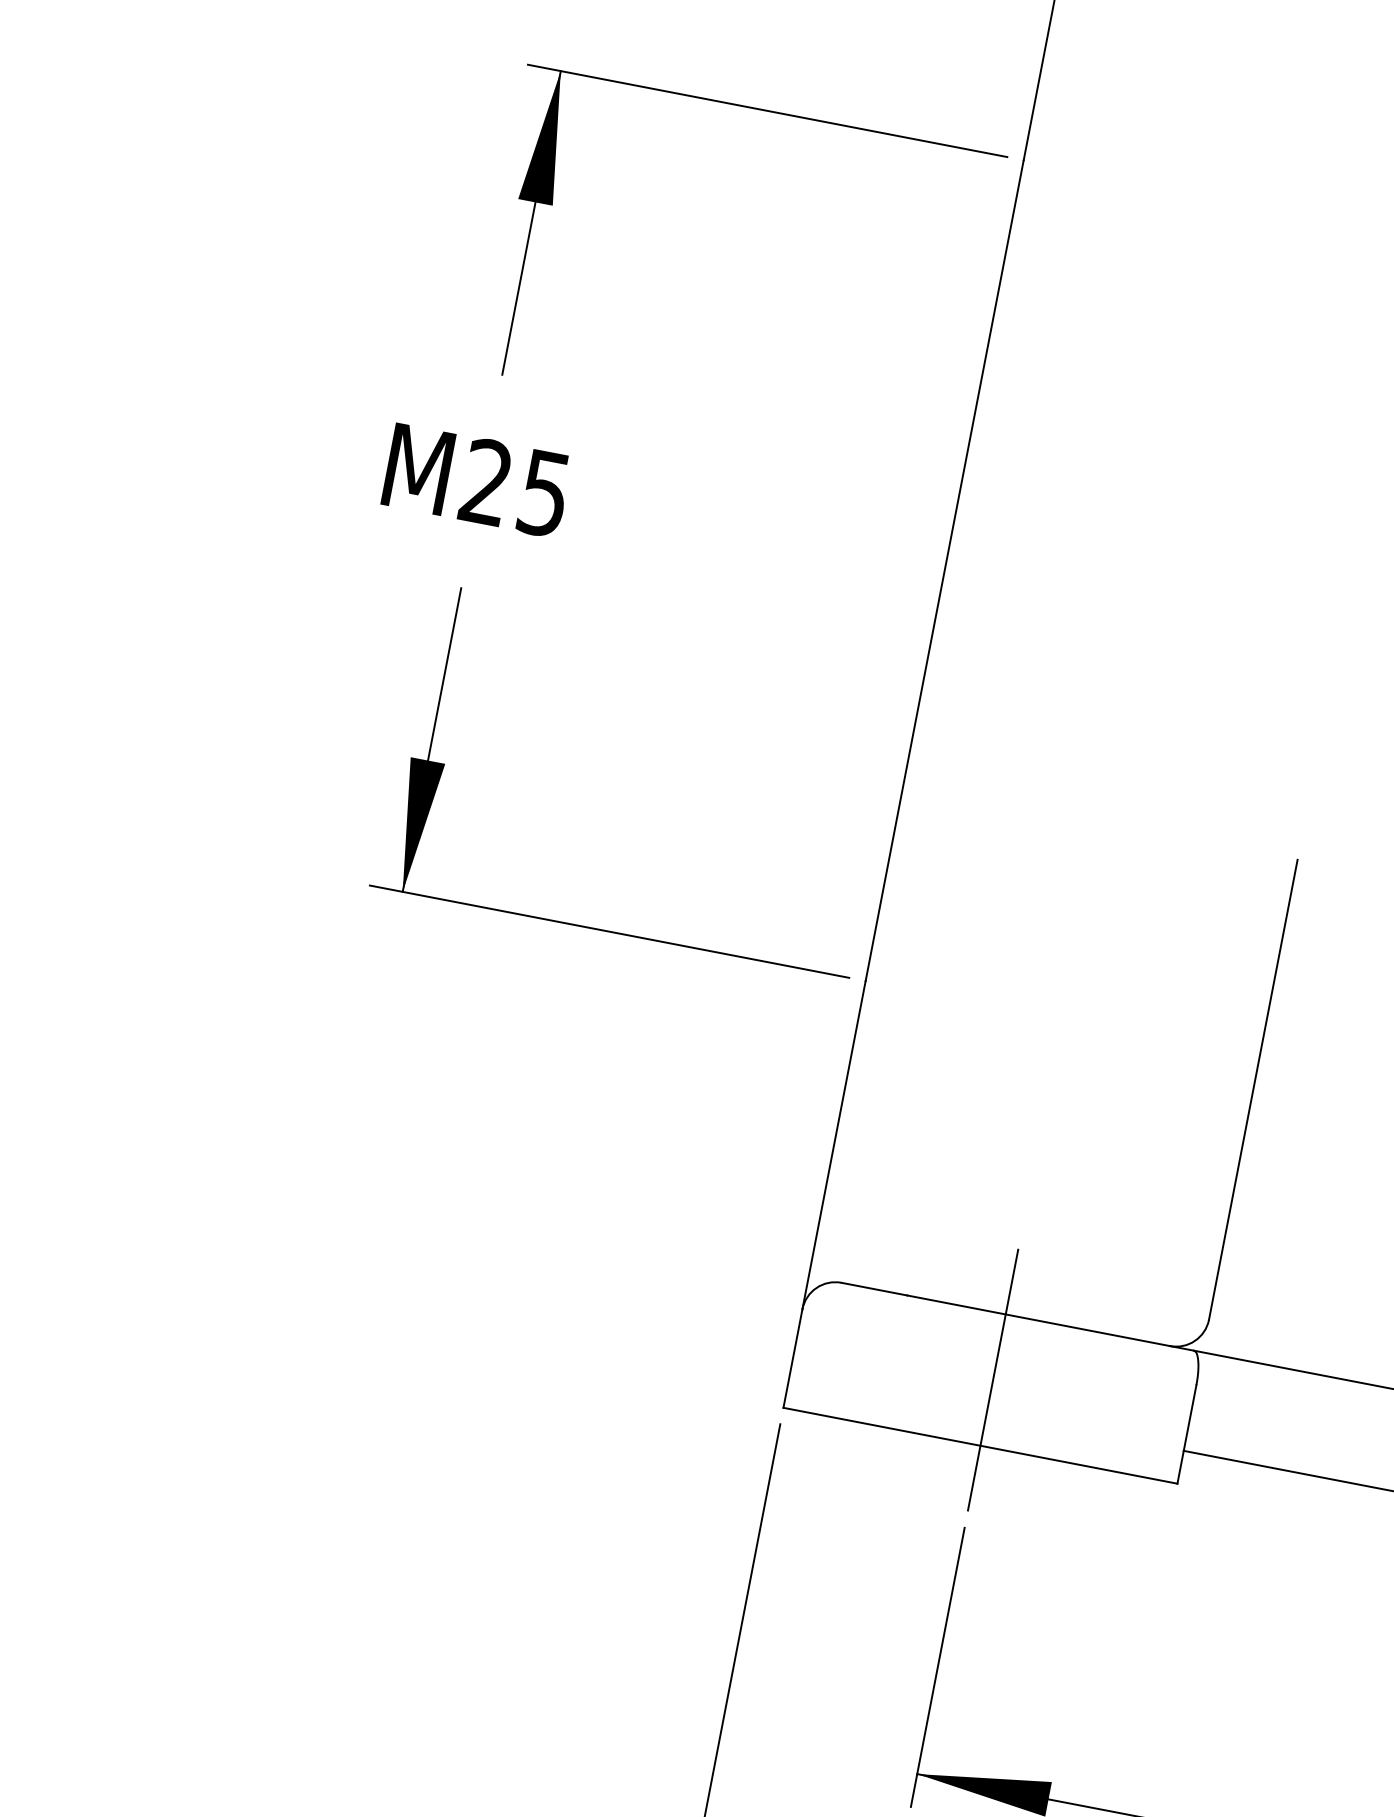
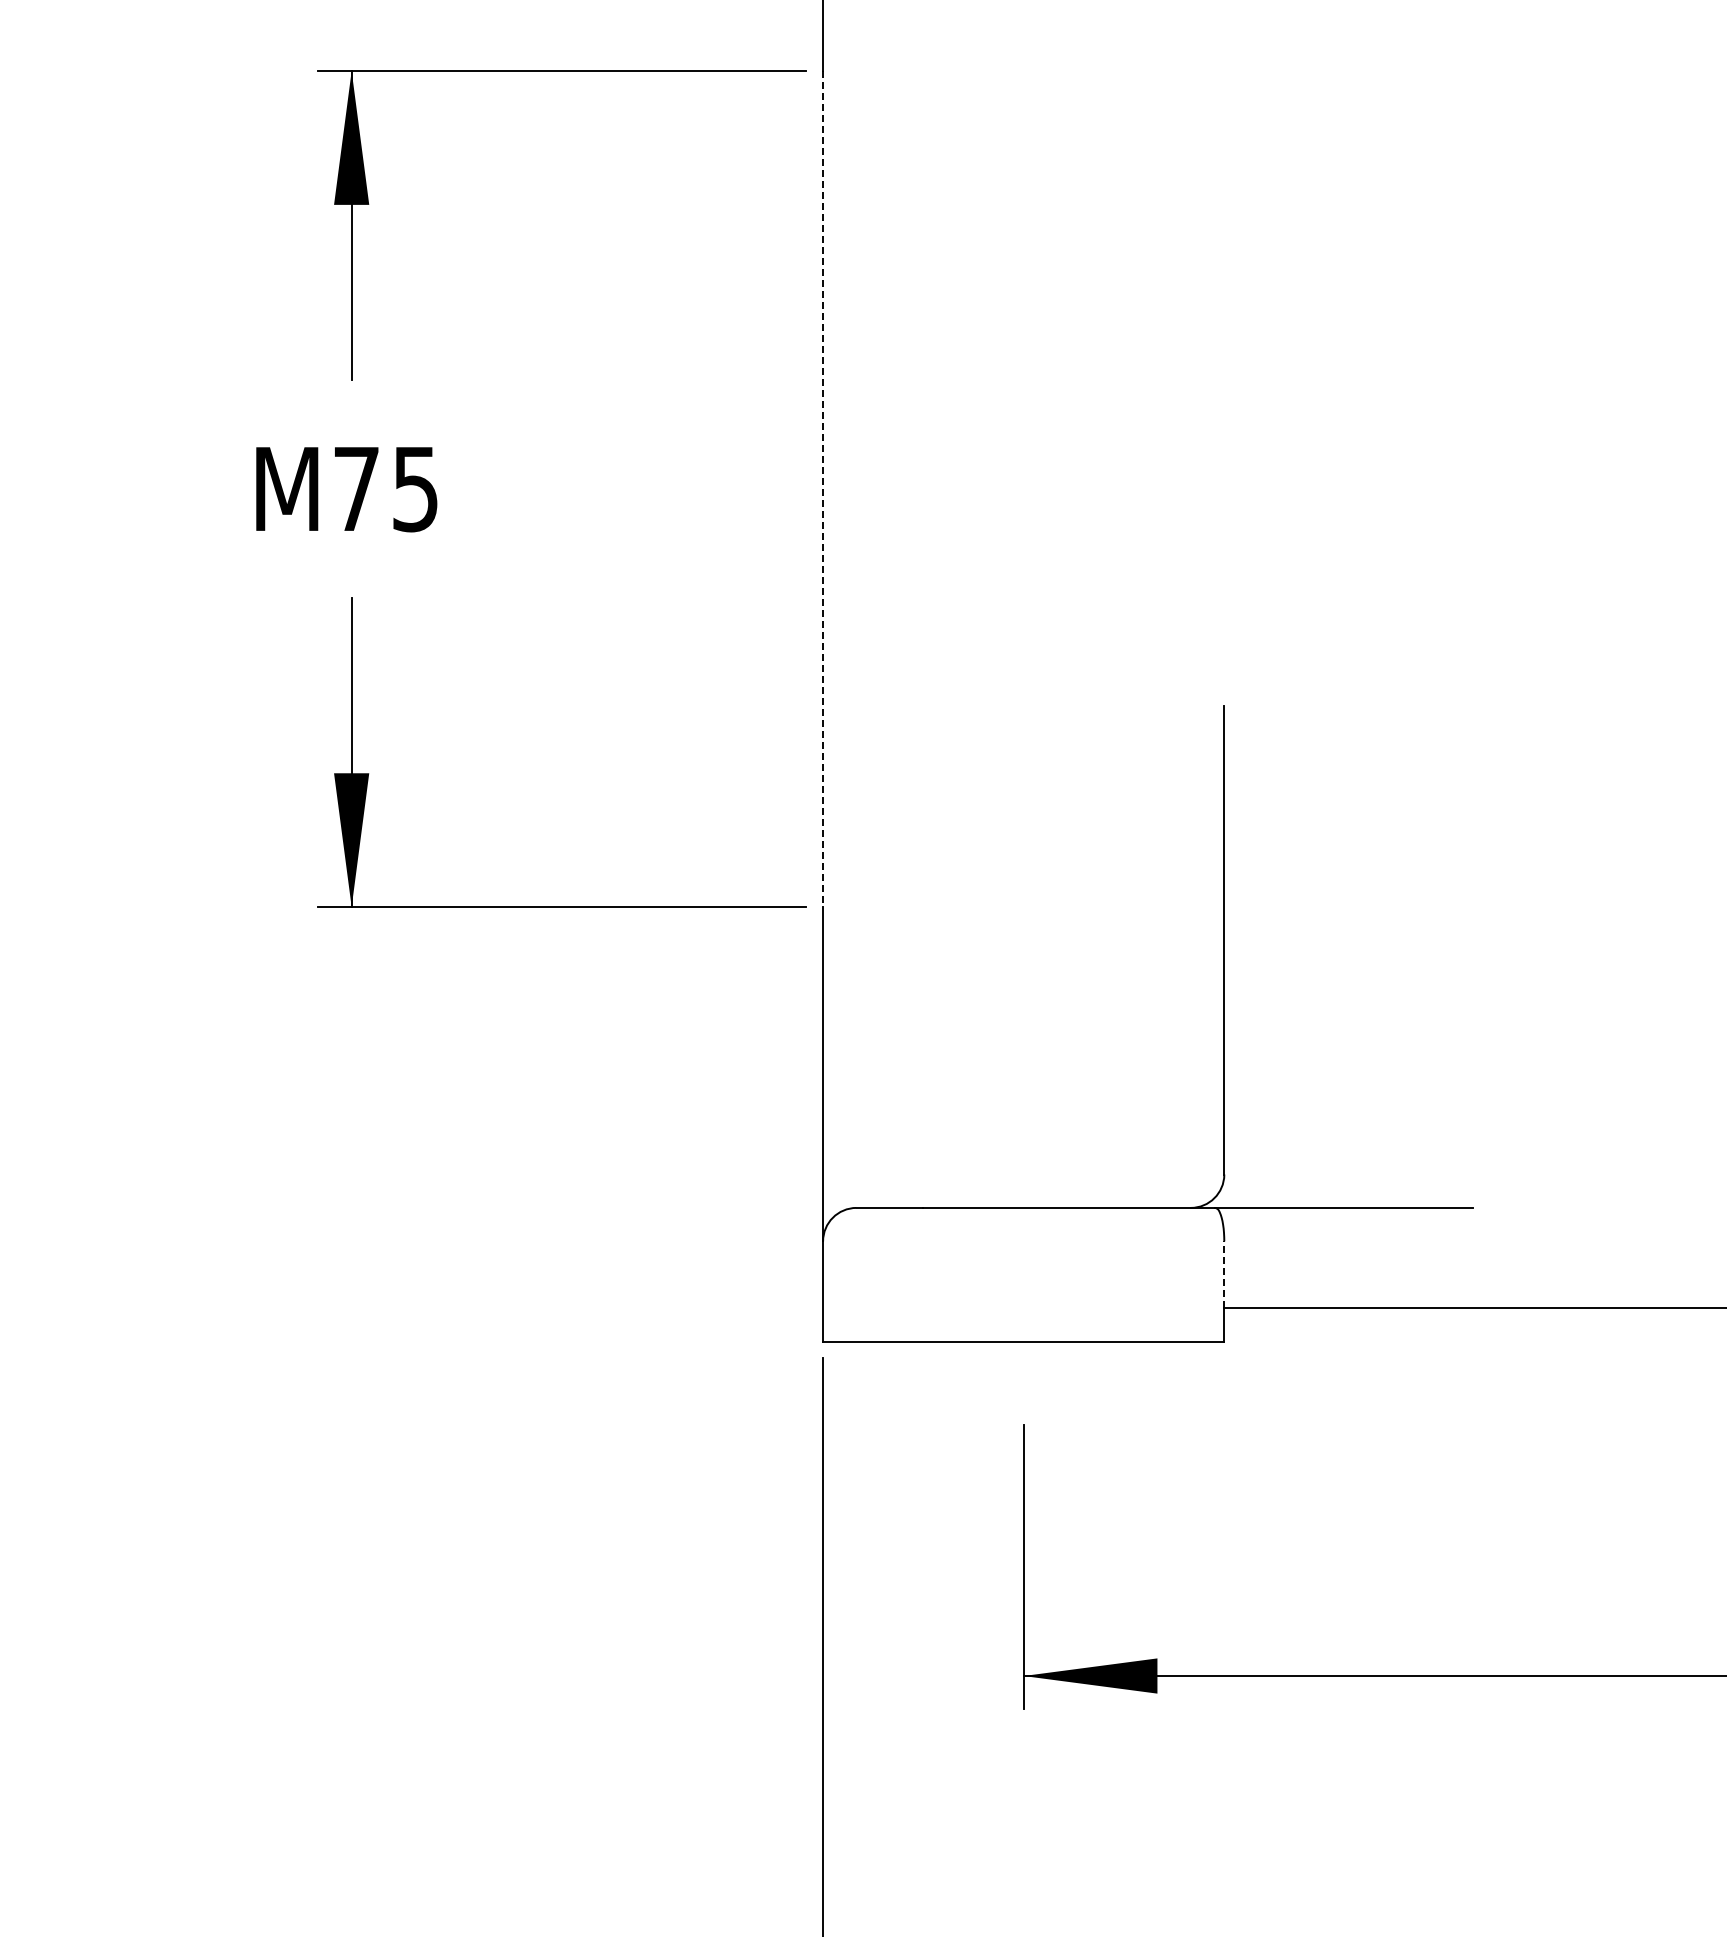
text: (486, 480) -> (356, 487), M25 -> M75
line: (945, 571) -> (823, 489), solid -> dashed
line: (992, 1379) -> (1023, 1274), removed
line: (1190, 1417) -> (1224, 1274), solid -> dashed

